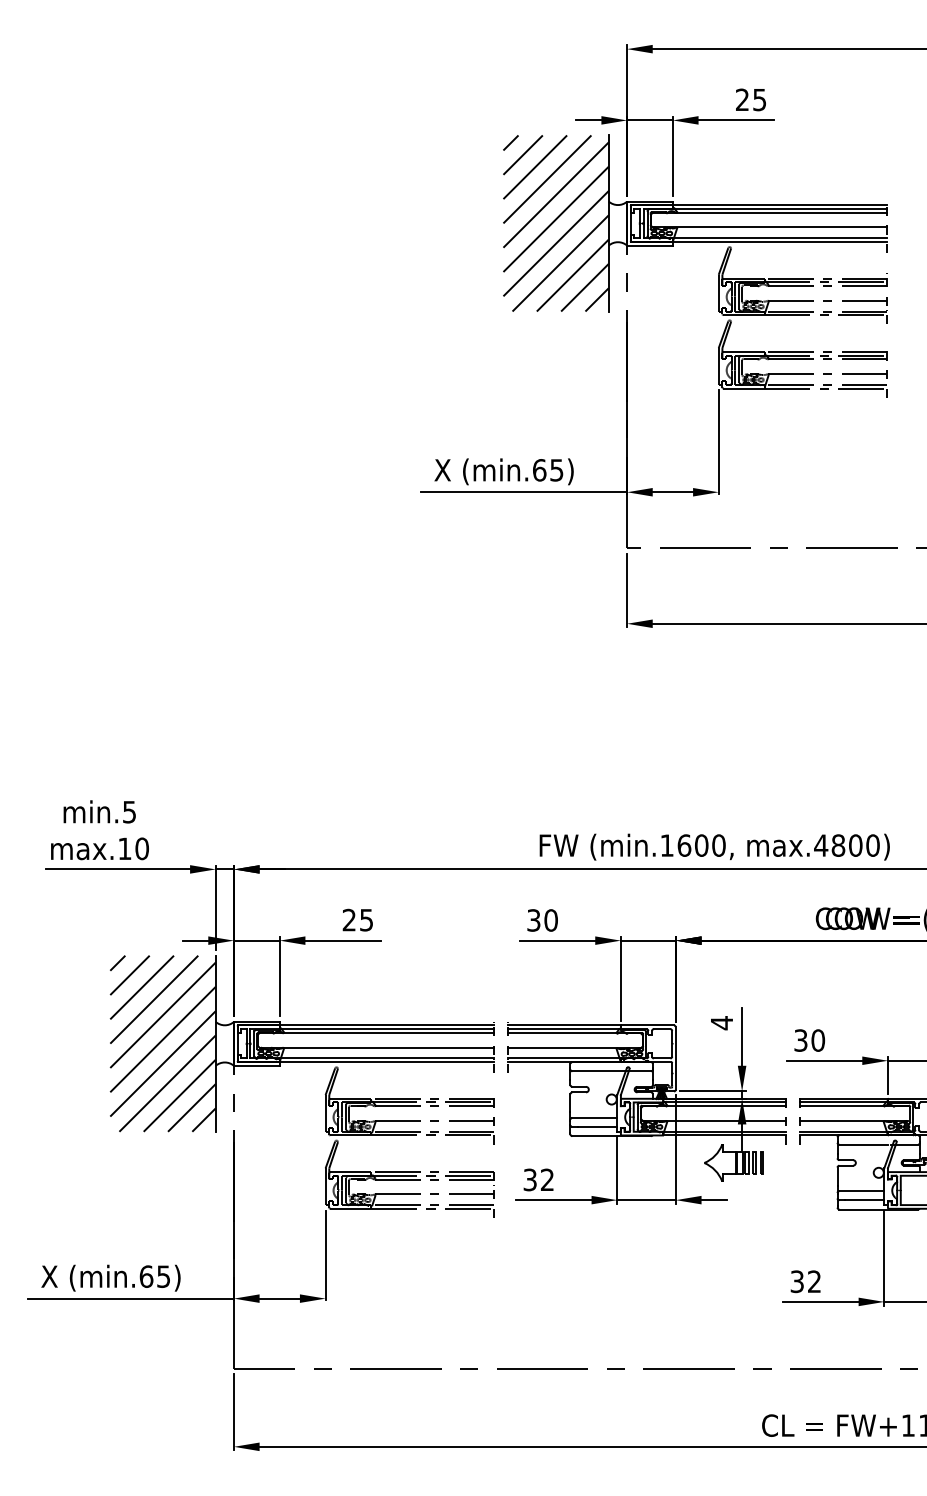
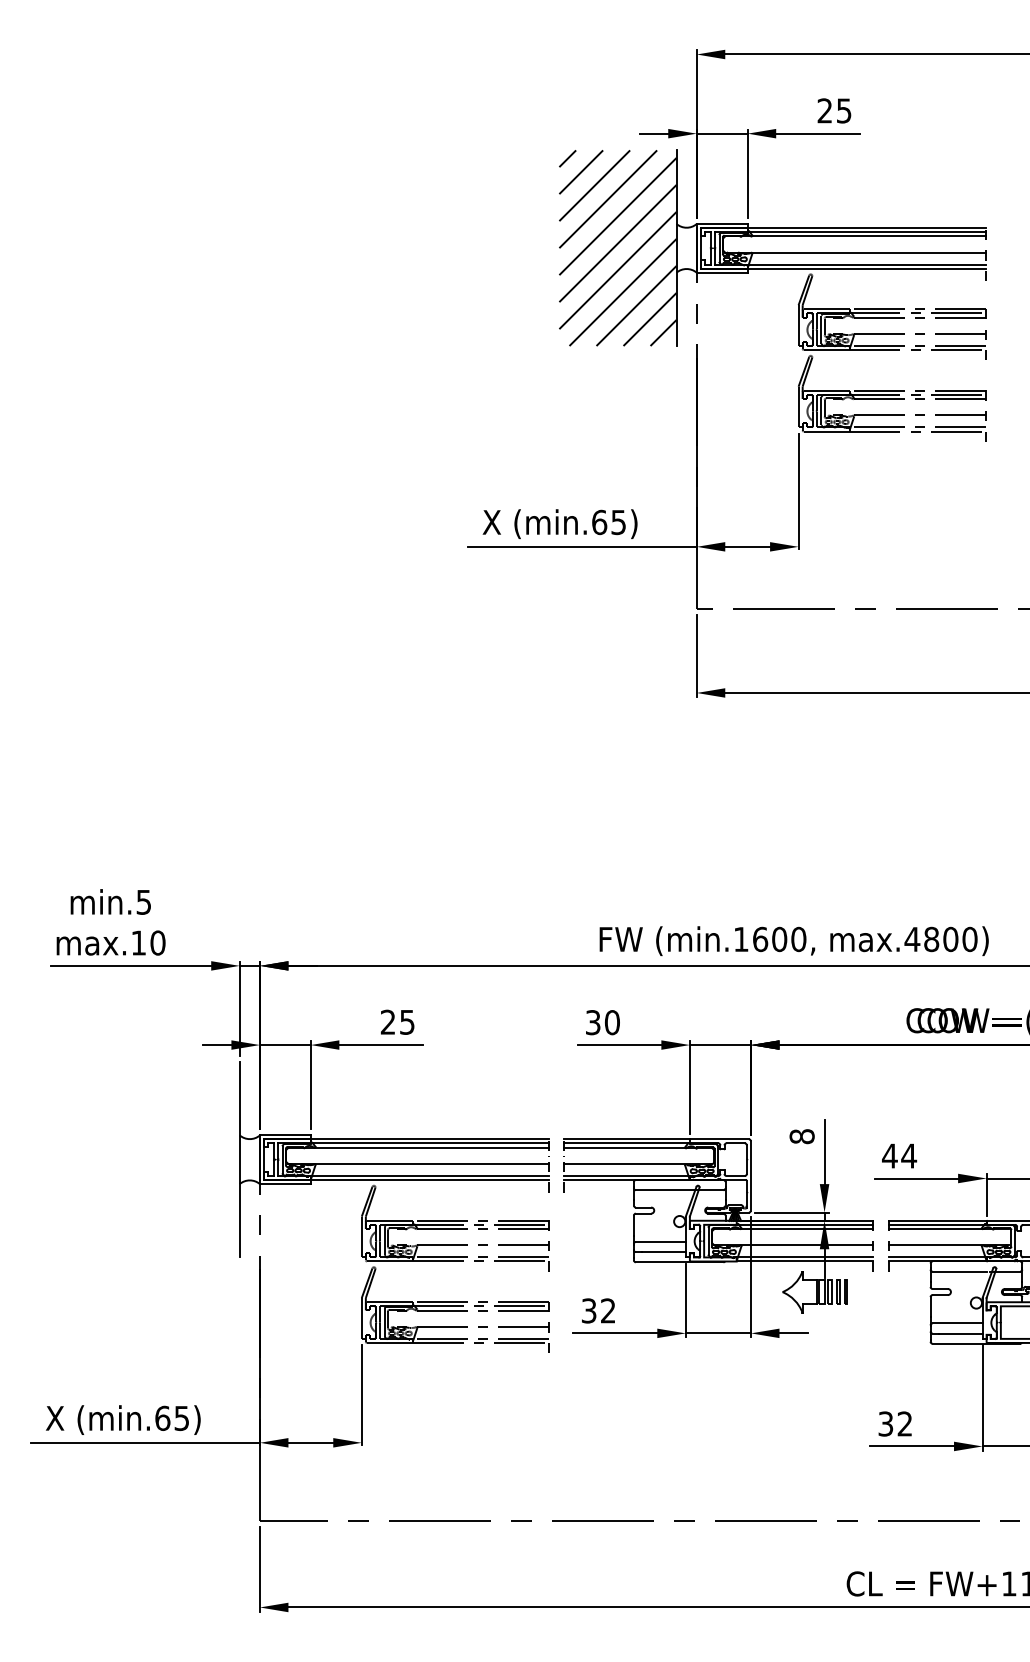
text: (721, 1023) -> (801, 1137), 4 -> 8
text: (809, 1040) -> (899, 1155), 30 -> 44
hatch: (162, 1043) -> (180, 1159), removed

